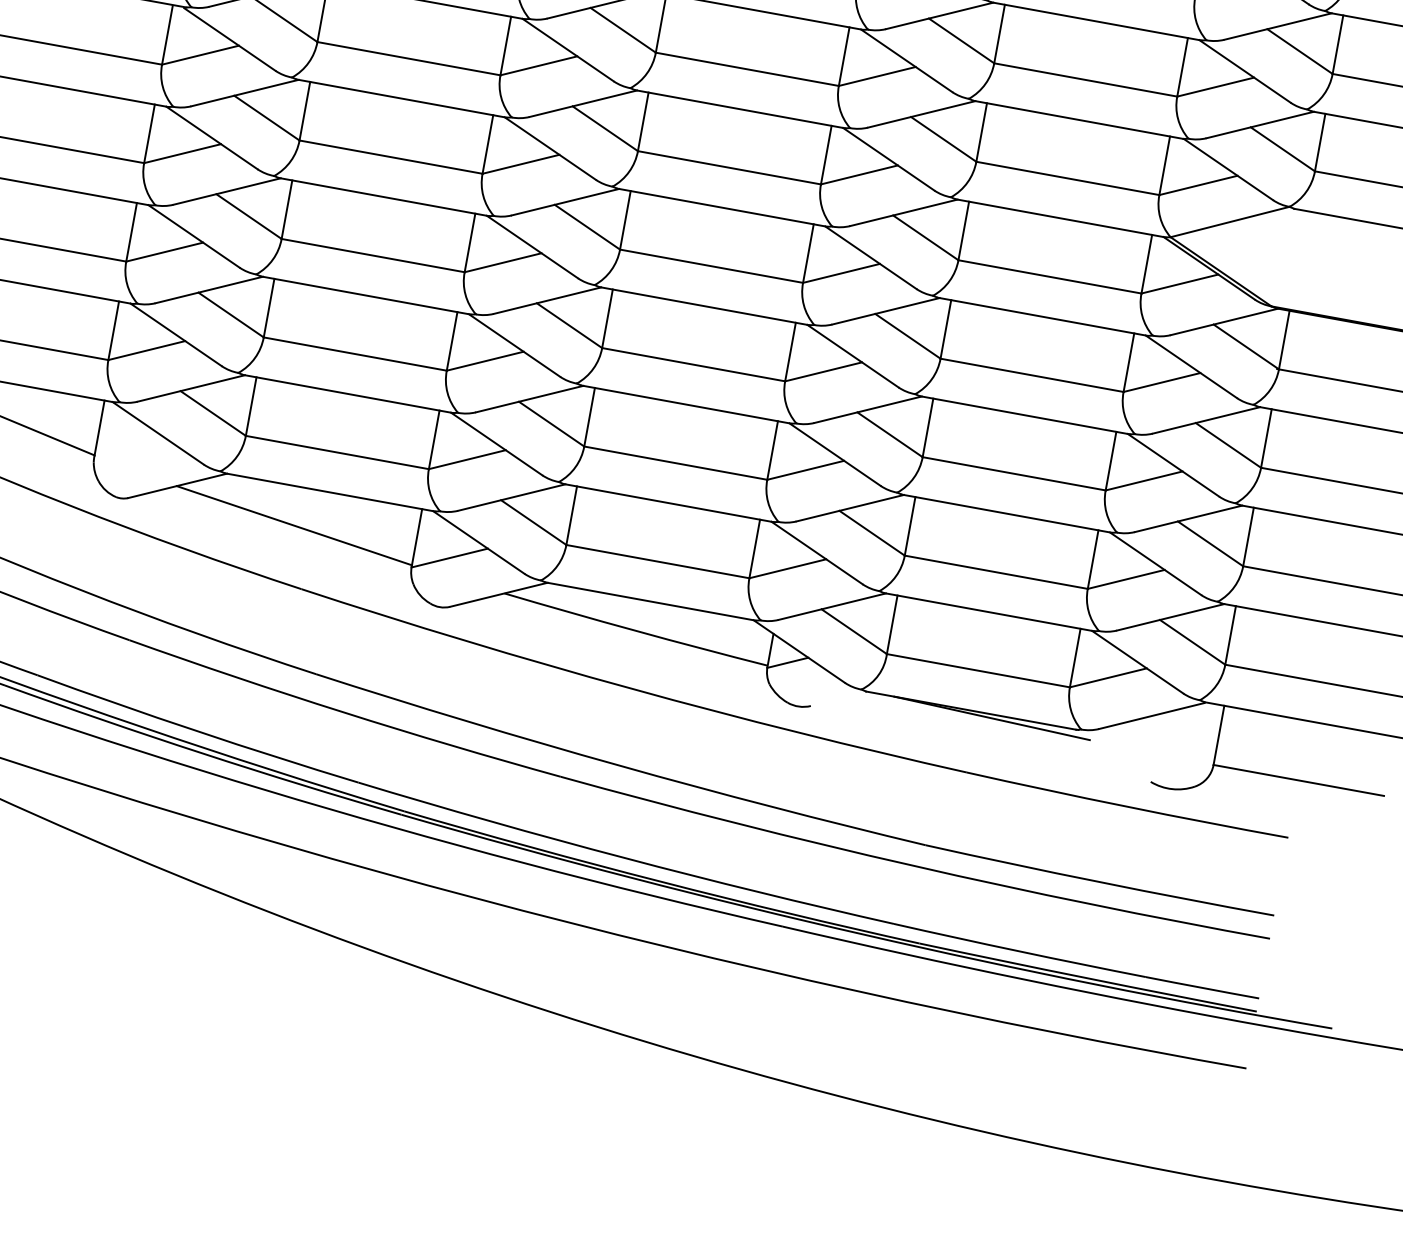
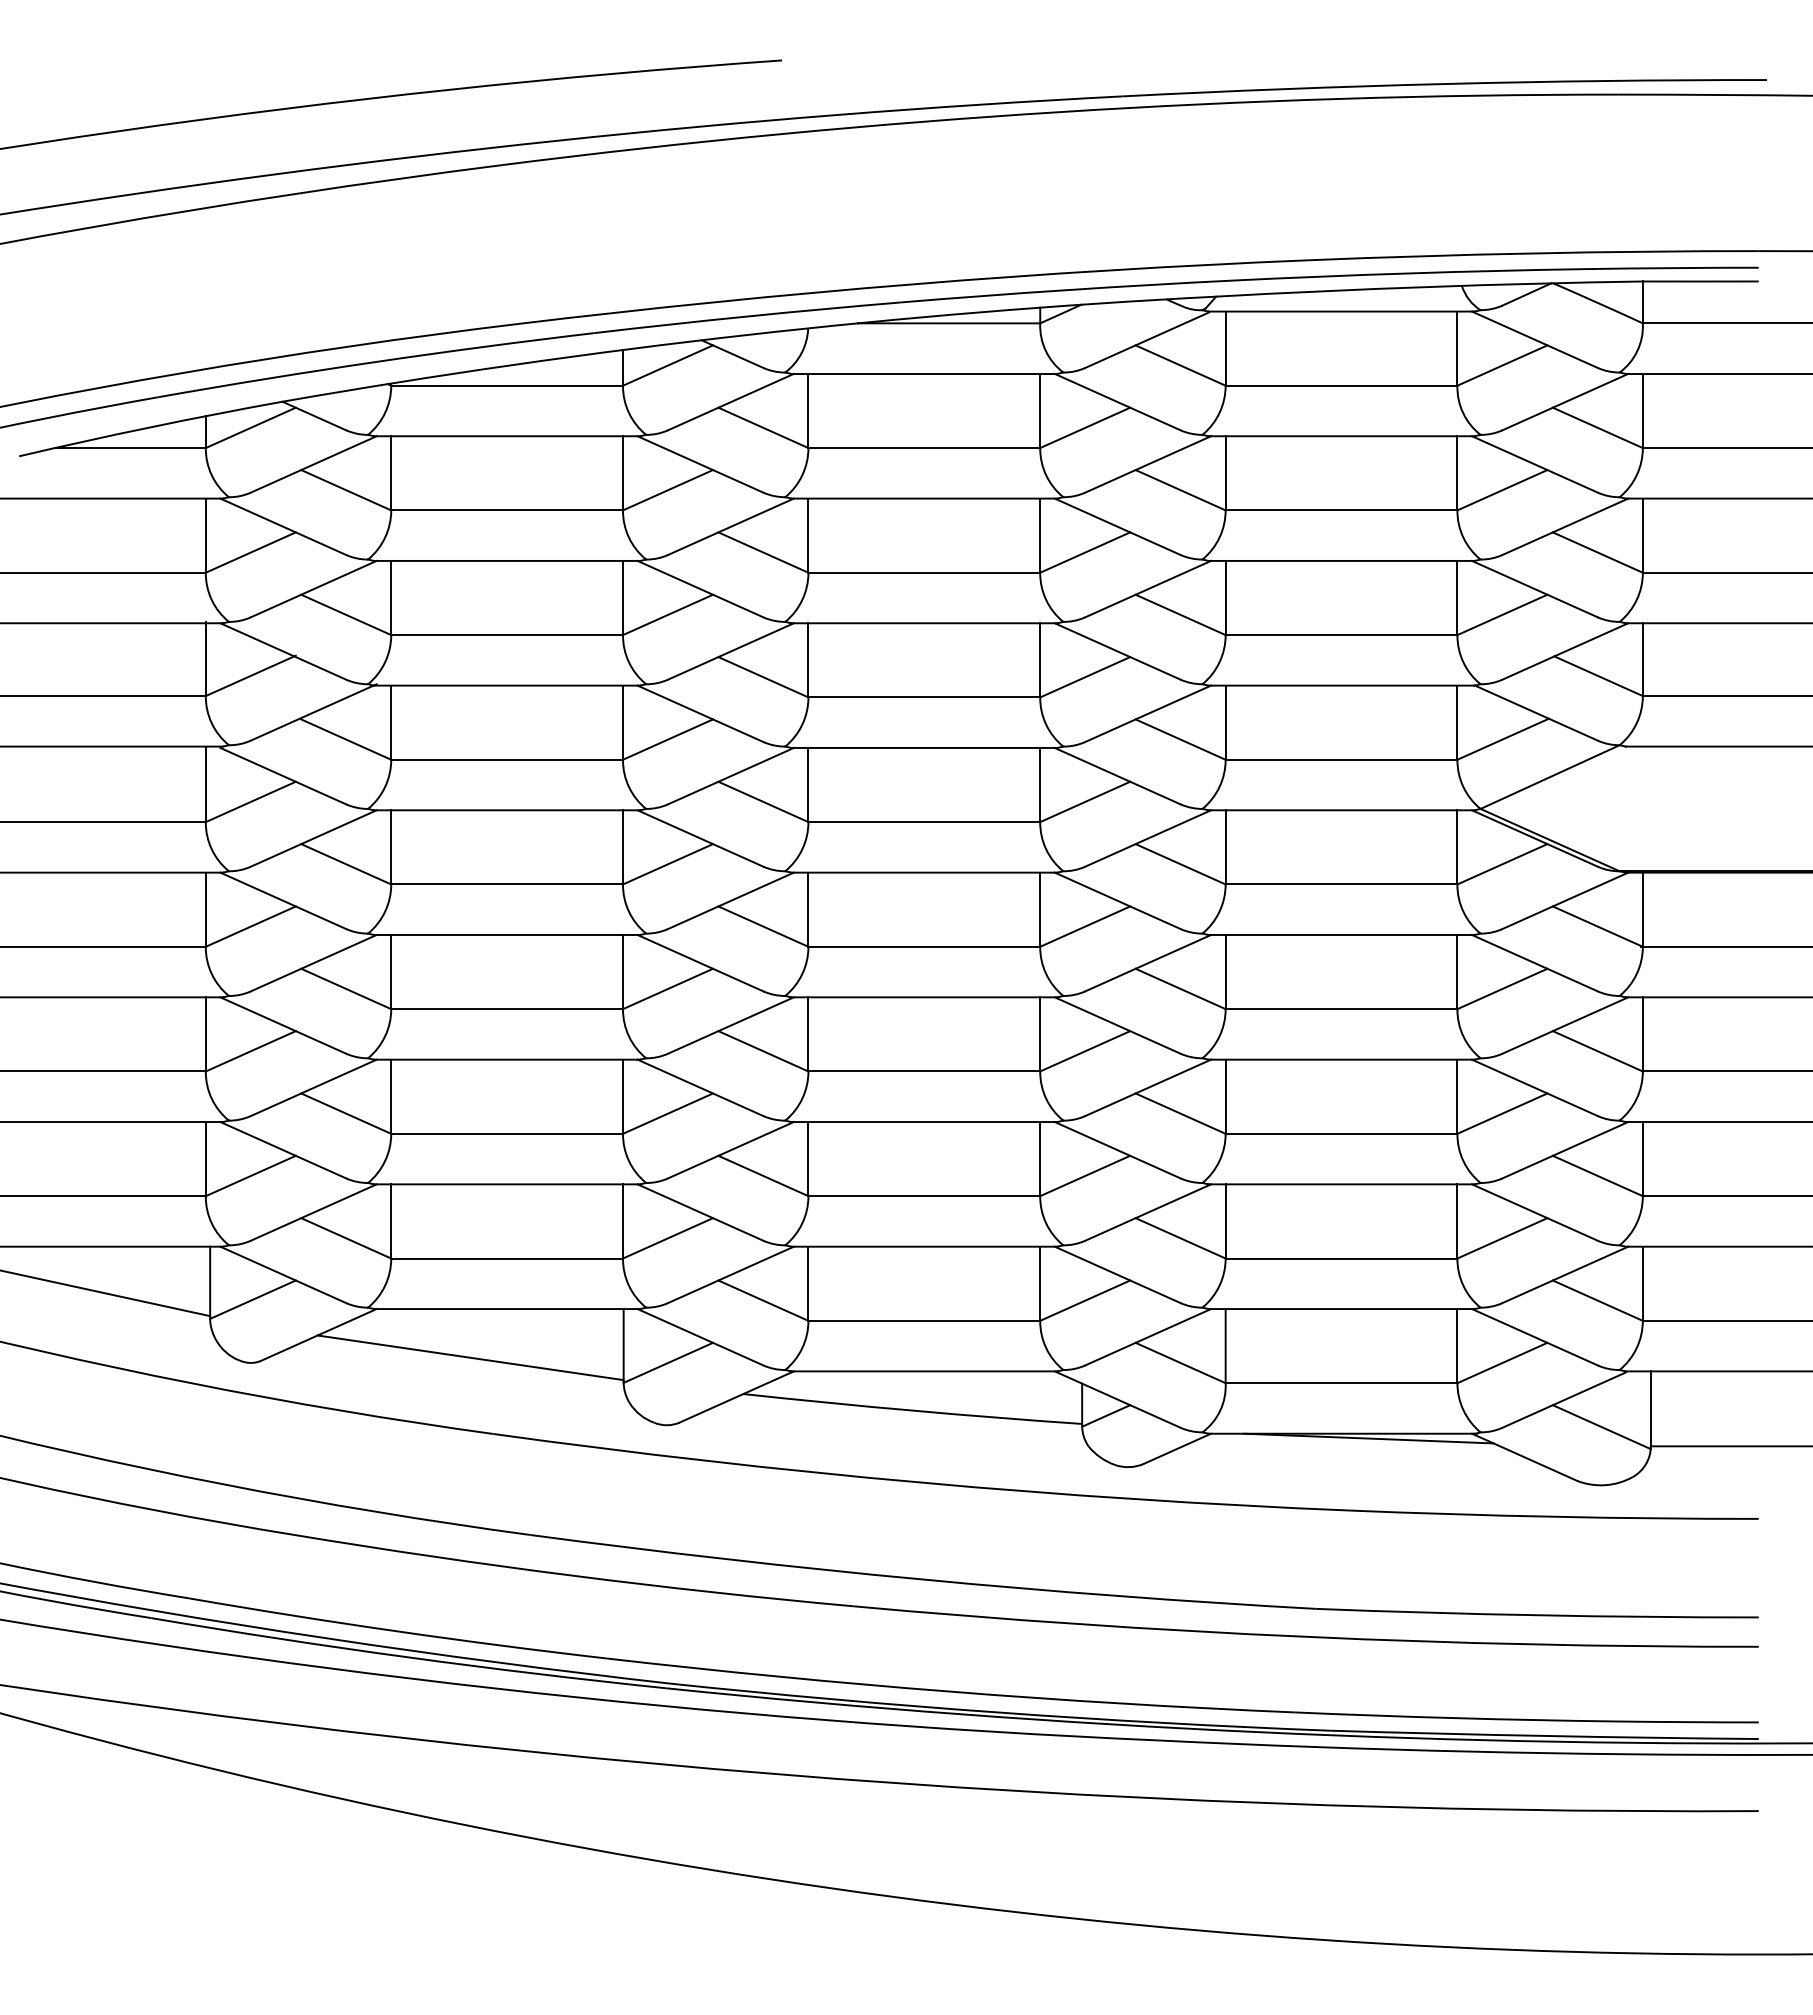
line: (130, 448) -> (252, 1299), added
line: (839, 698) -> (1177, 1448), added
line: (1177, 743) -> (1601, 1427), added
line: (1112, 755) -> (1524, 1457), added

